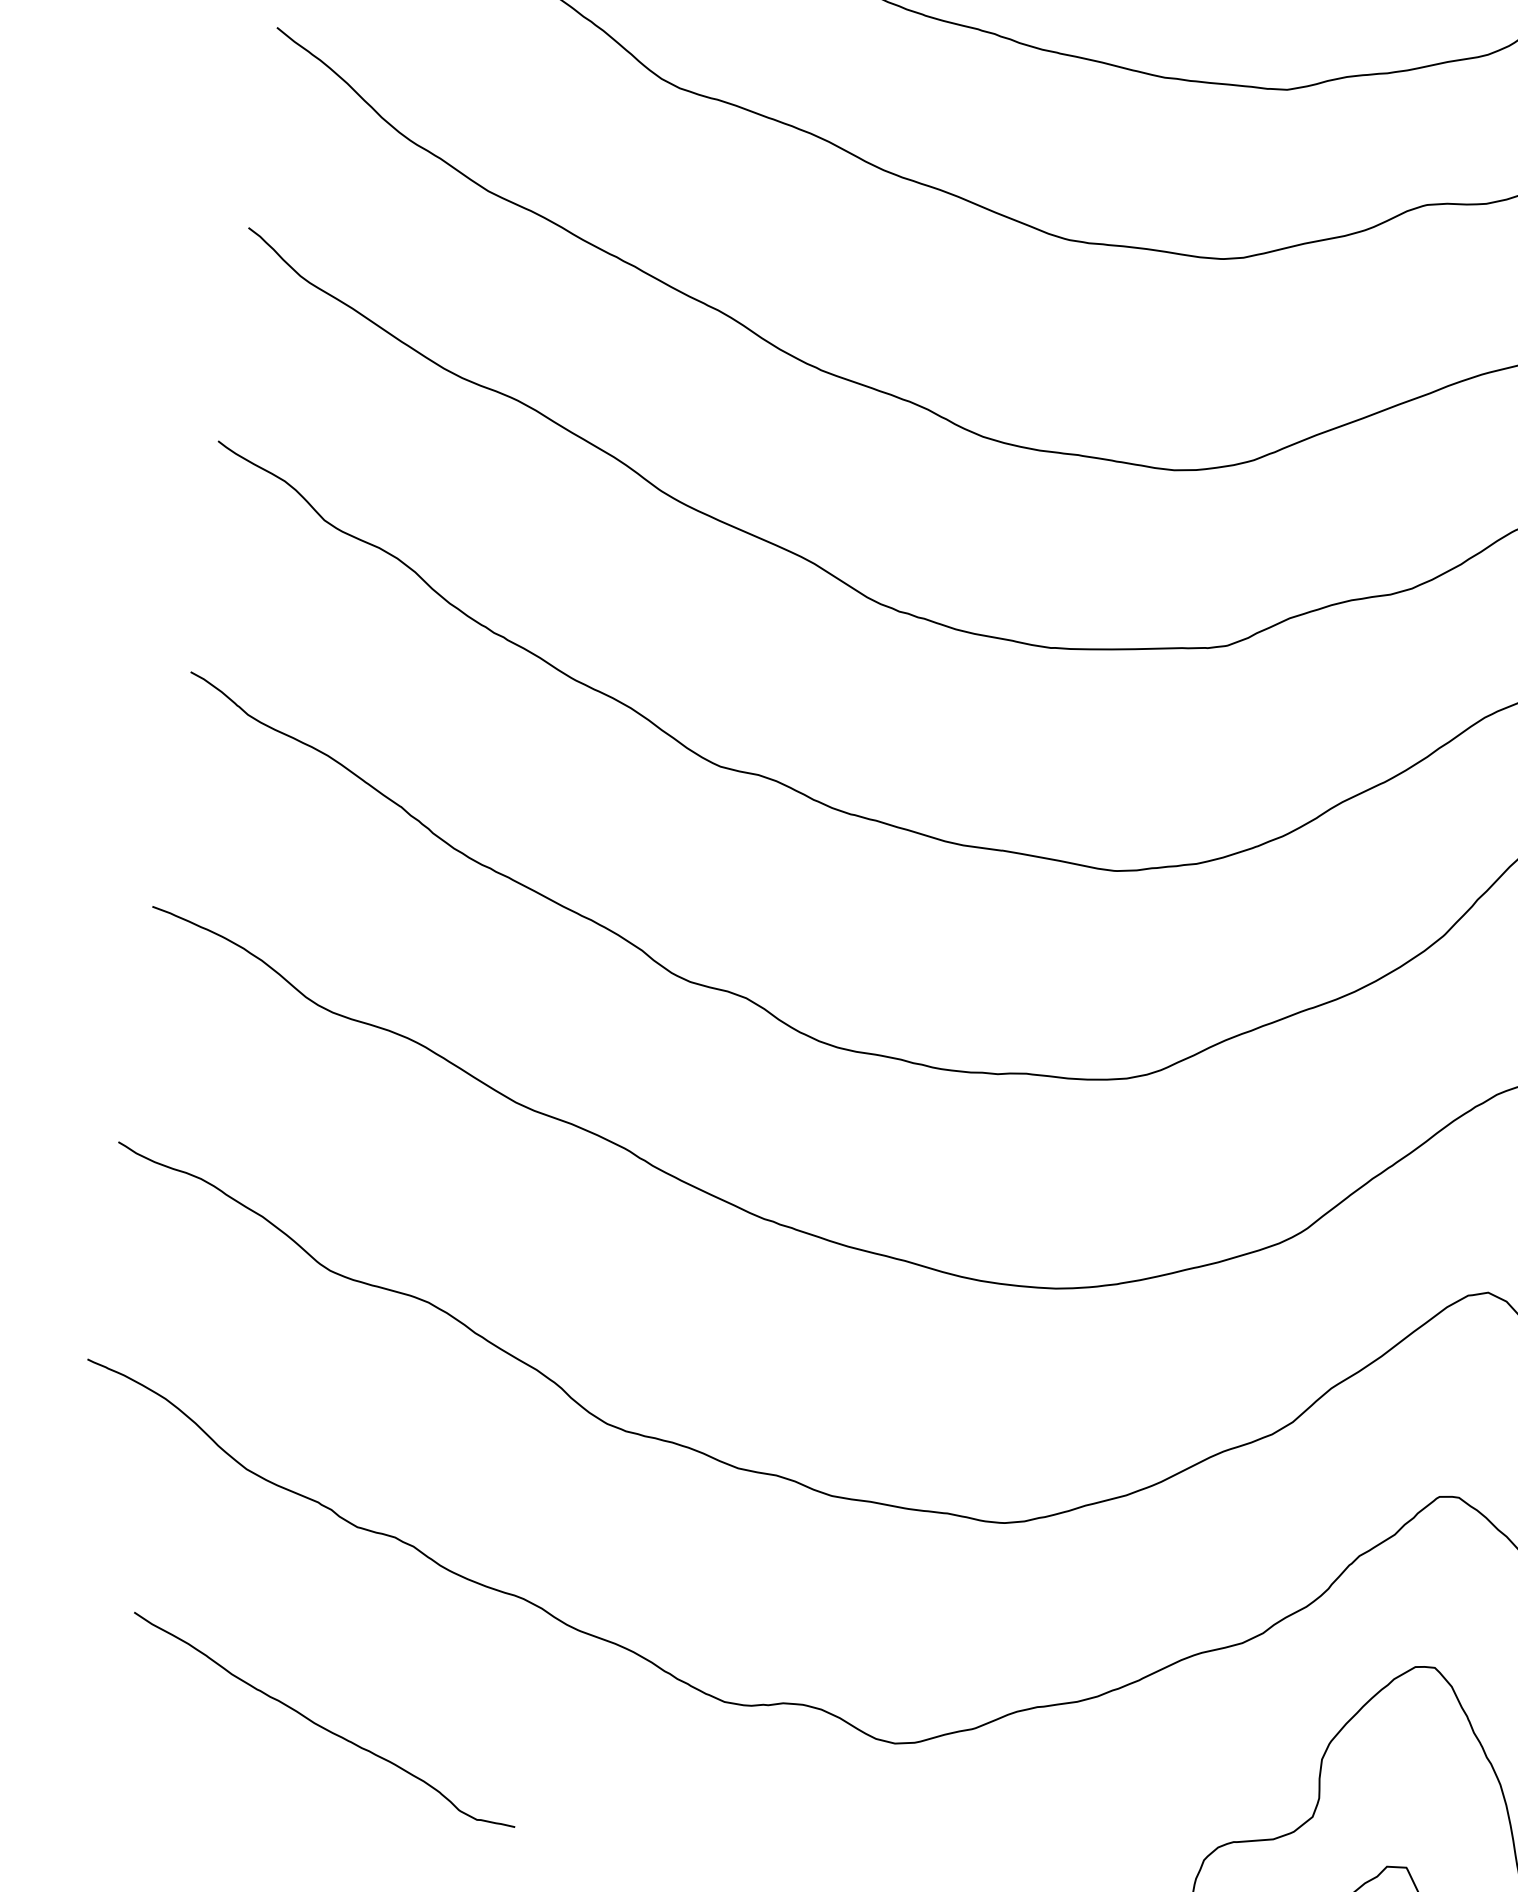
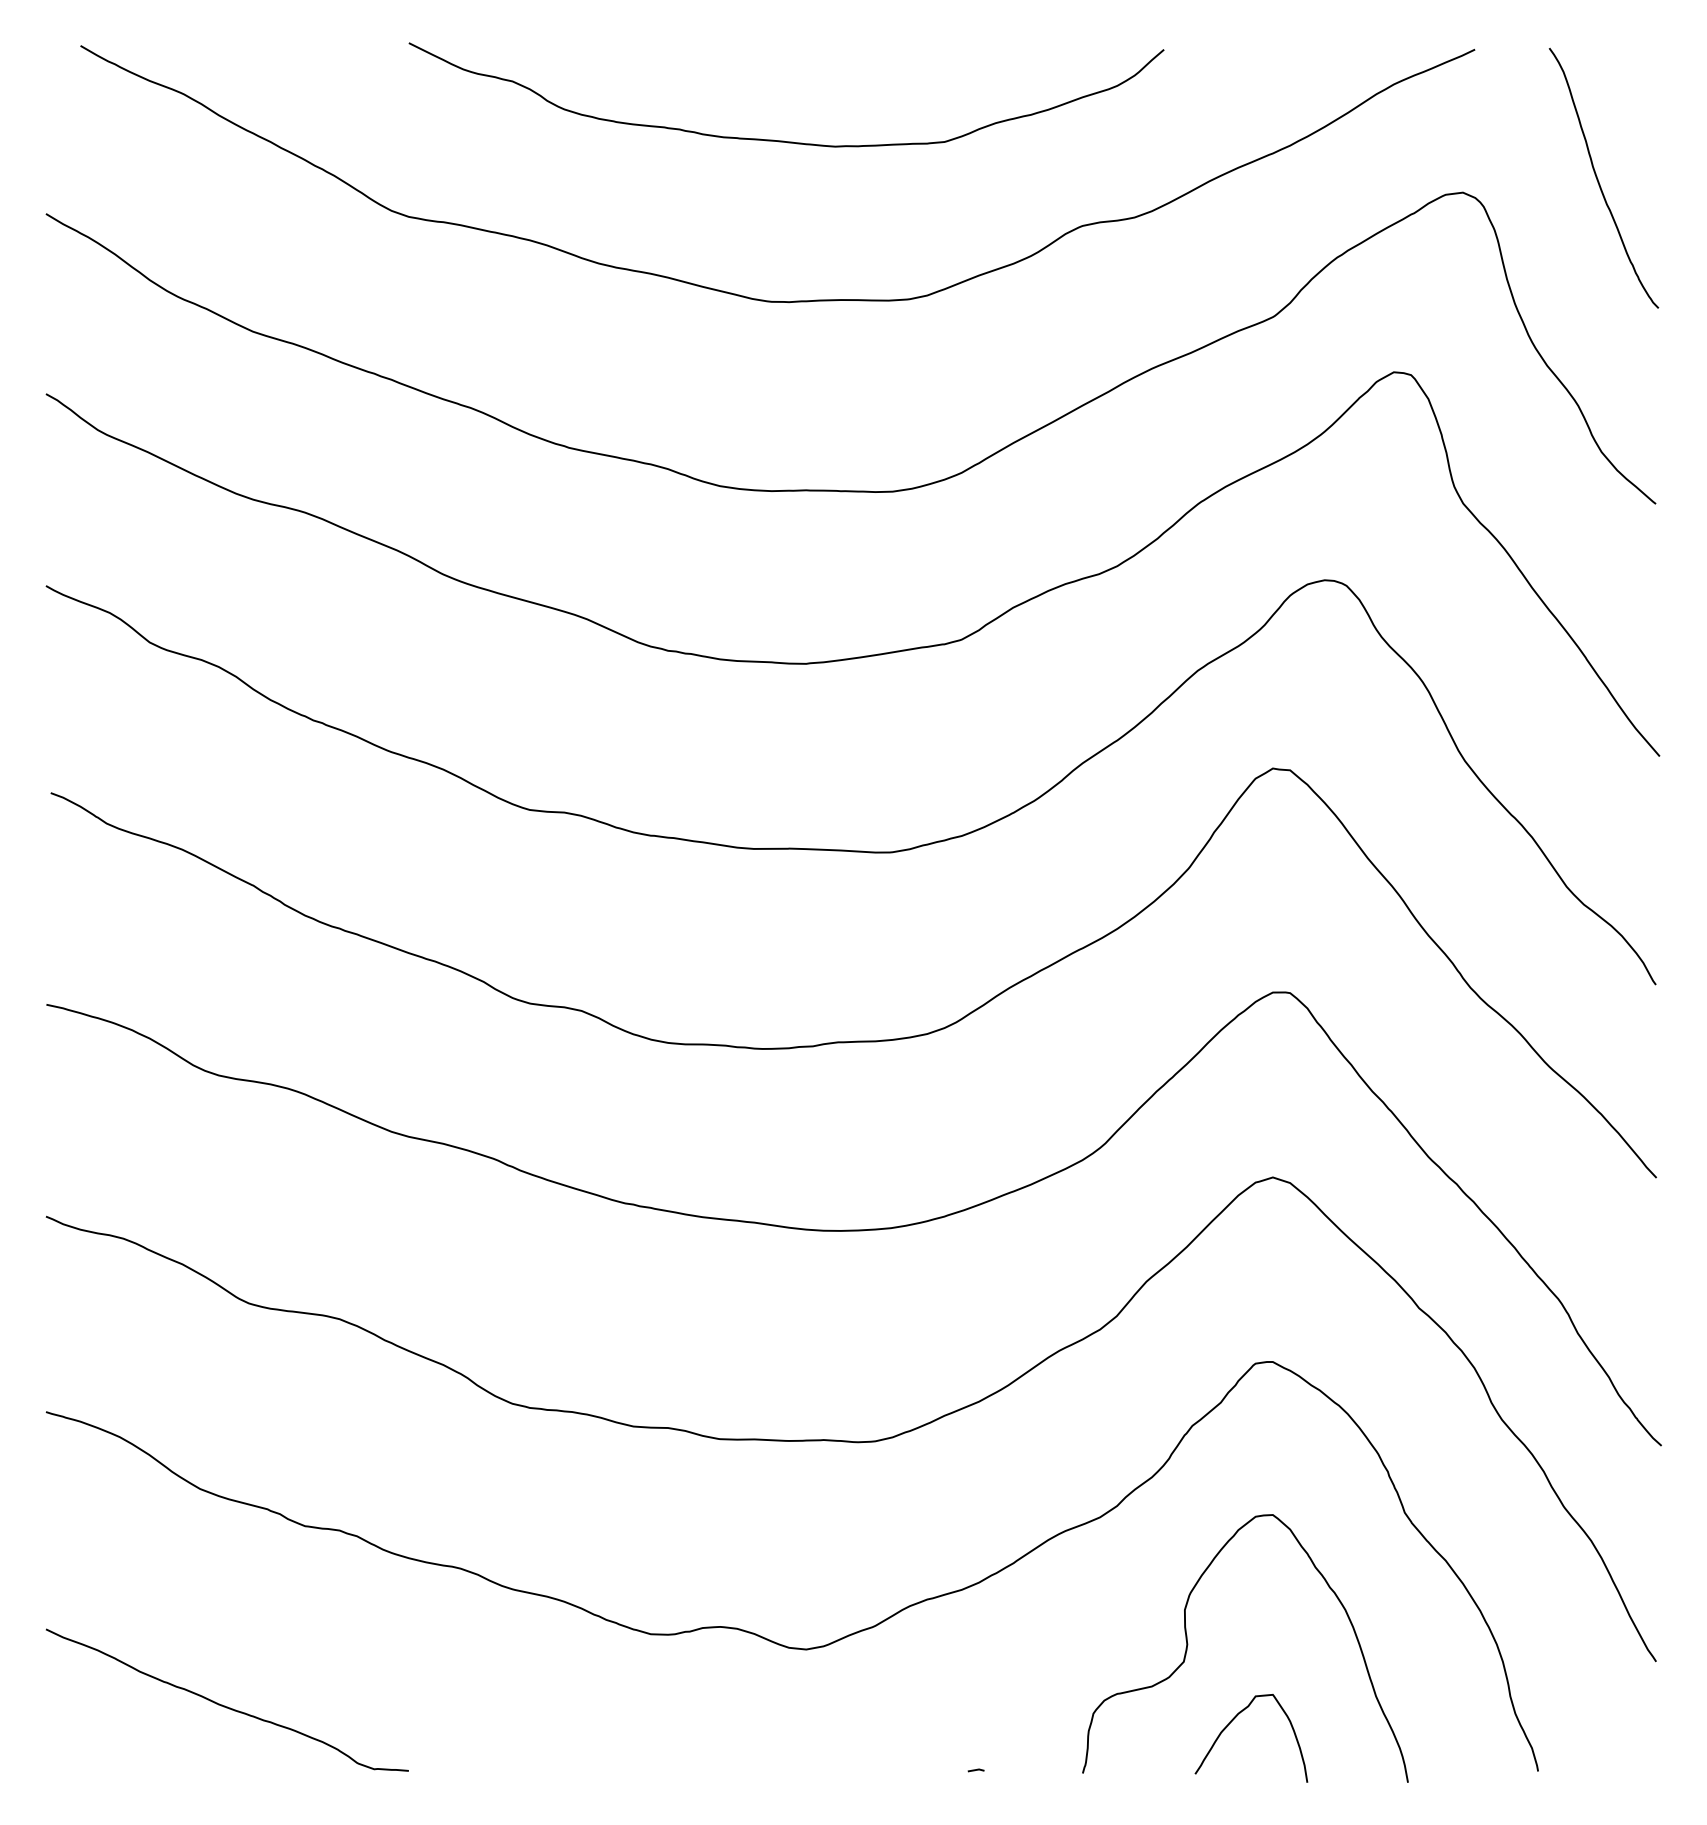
curve: (321, 1725) -> (225, 1705), moved

